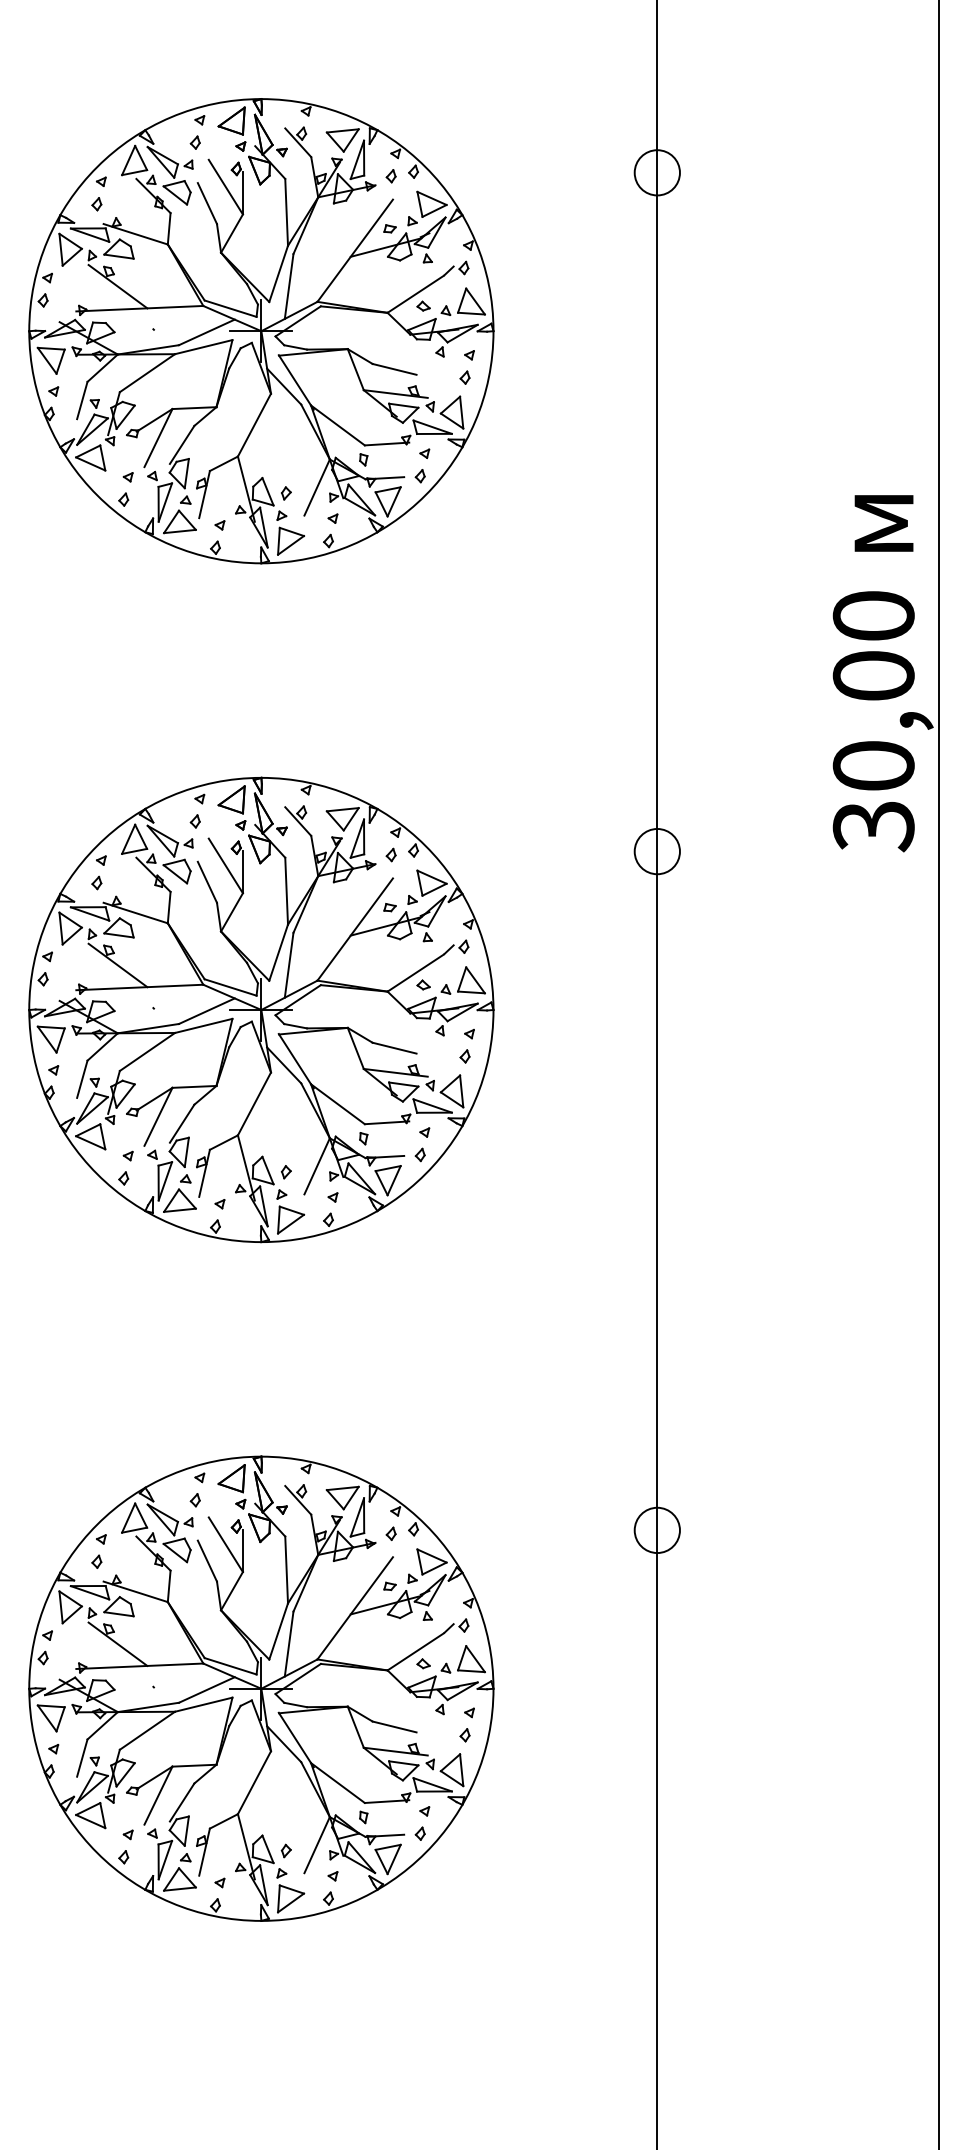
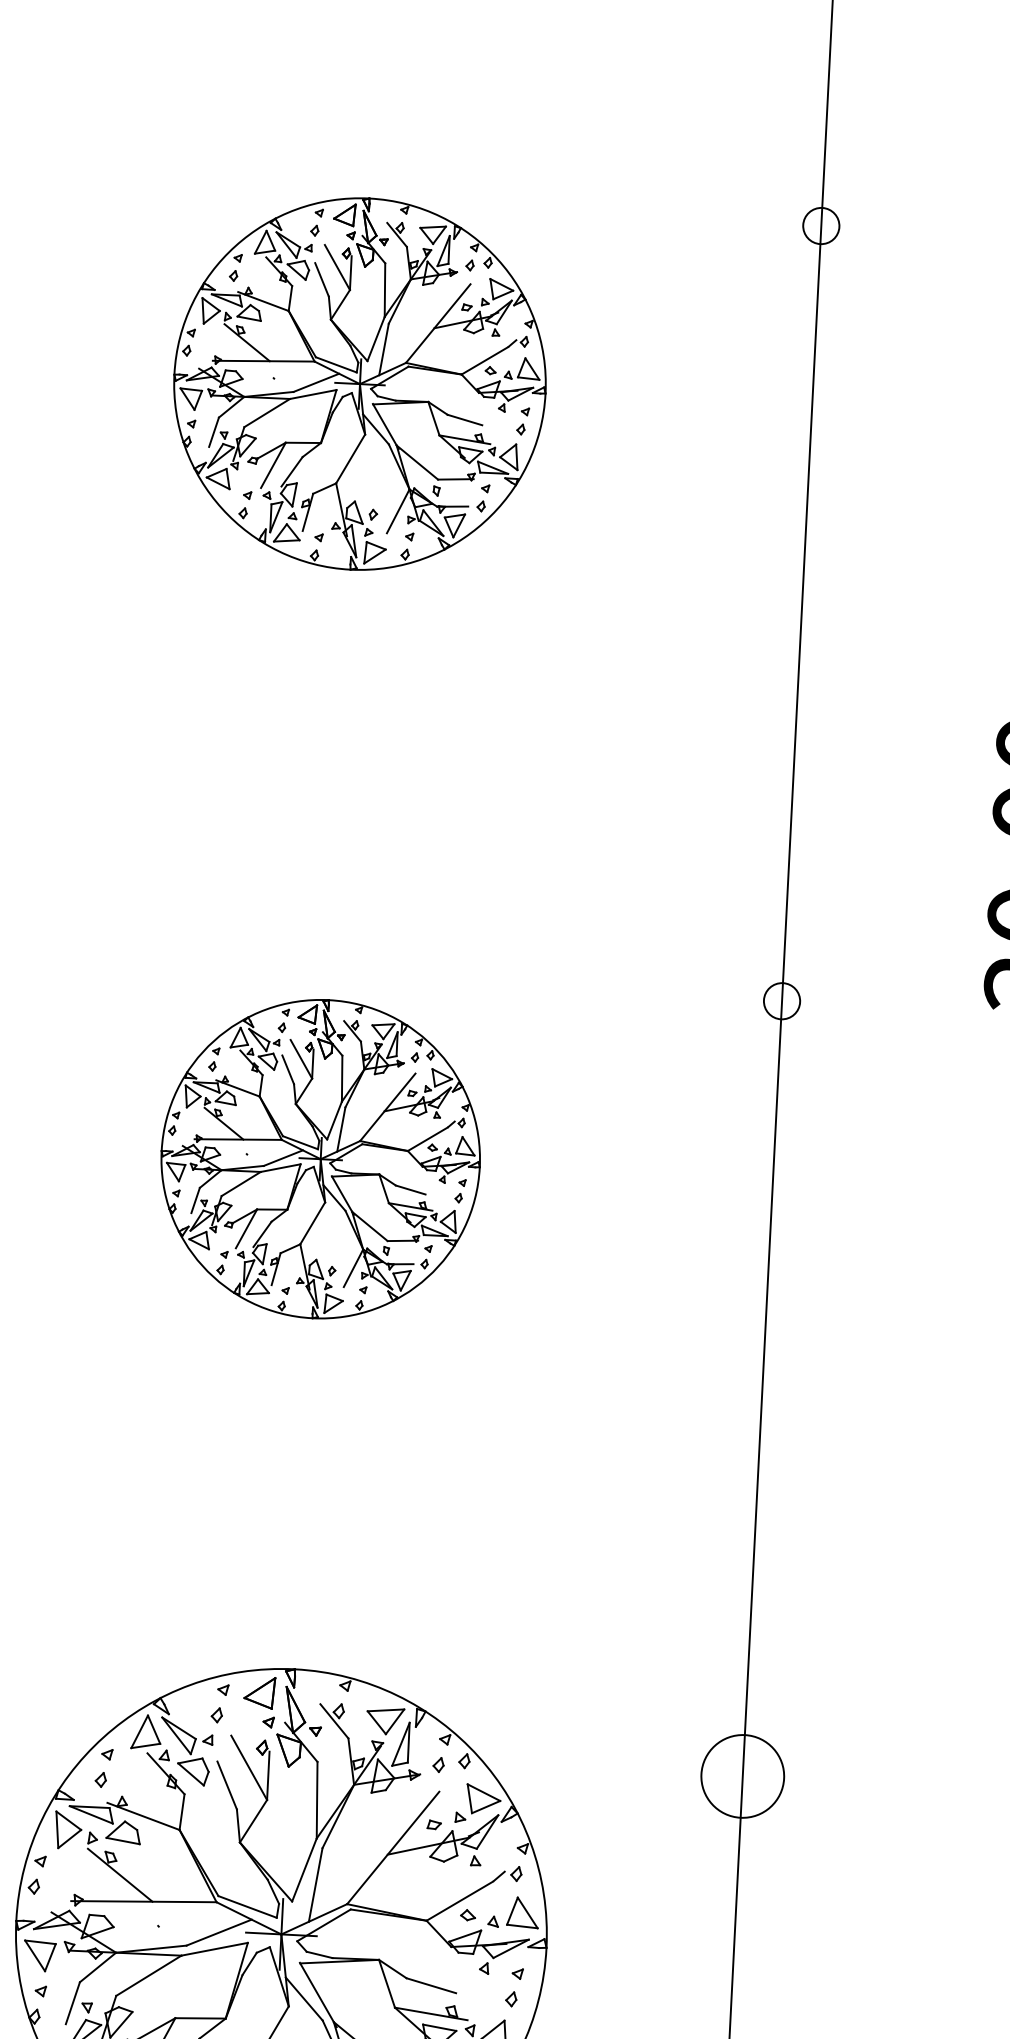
circle: (656, 172) -> (820, 225), size x0.7
part: (261, 331) -> (360, 384), size x0.7
circle: (656, 851) -> (781, 1001), size x0.7
part: (261, 1009) -> (320, 1158), size x0.6
circle: (656, 1530) -> (741, 1776), size x1.6

